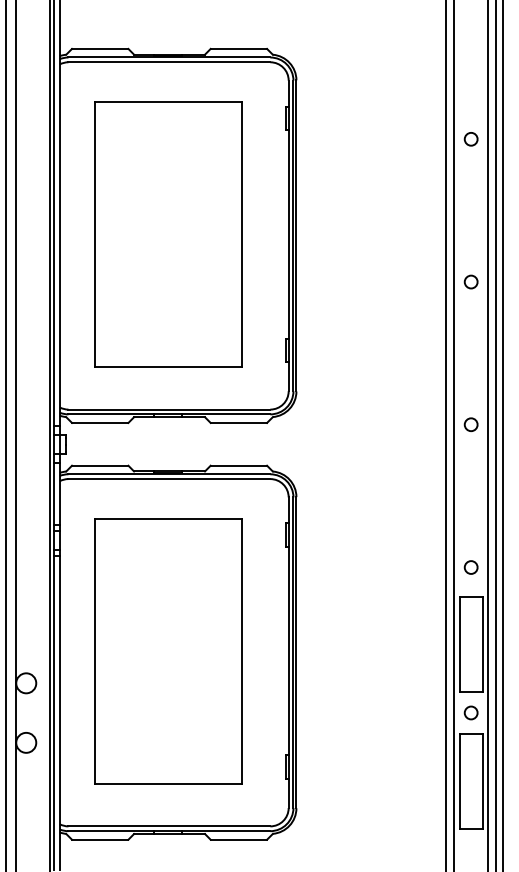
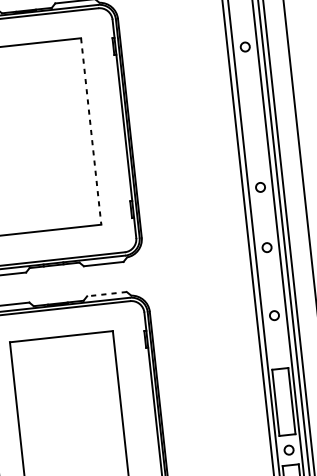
line: (241, 234) -> (91, 131), solid -> dashed
circle: (470, 281) -> (260, 187), moved
line: (238, 465) -> (106, 294), solid -> dashed
circle: (470, 567) -> (273, 315), moved

